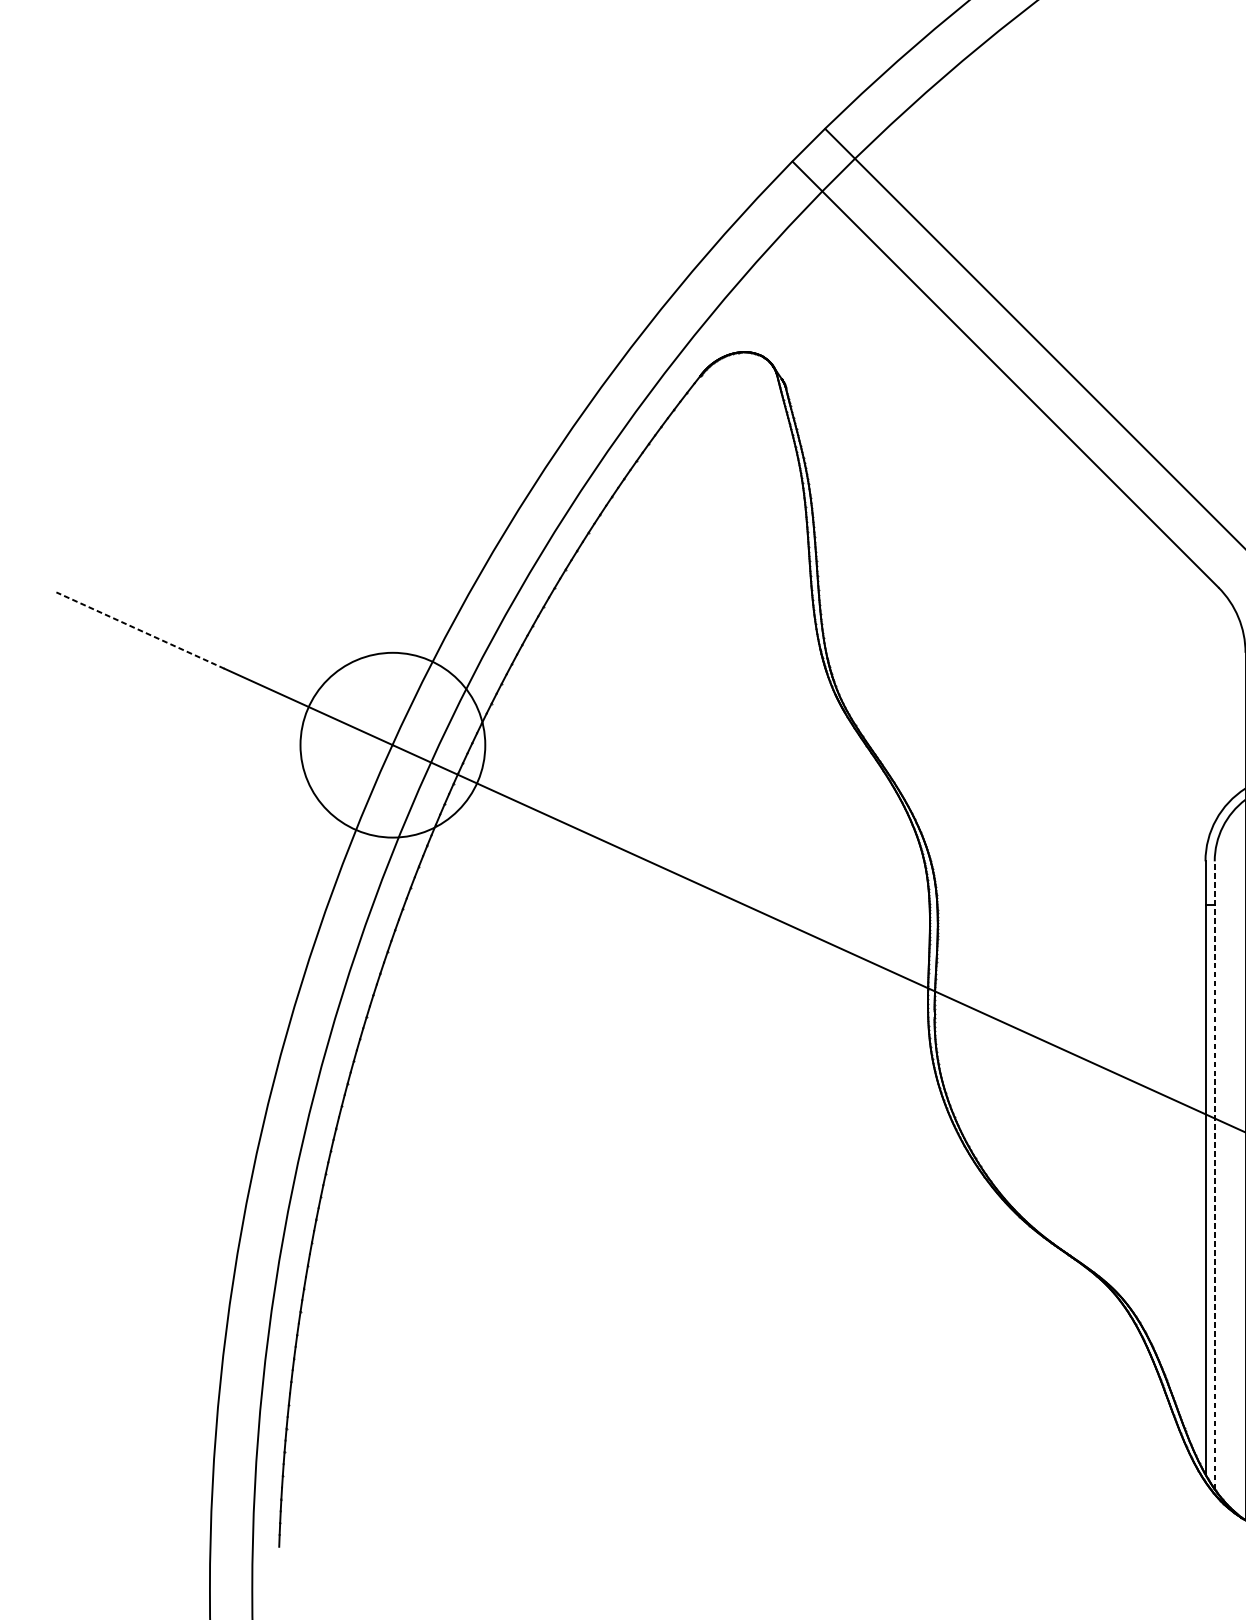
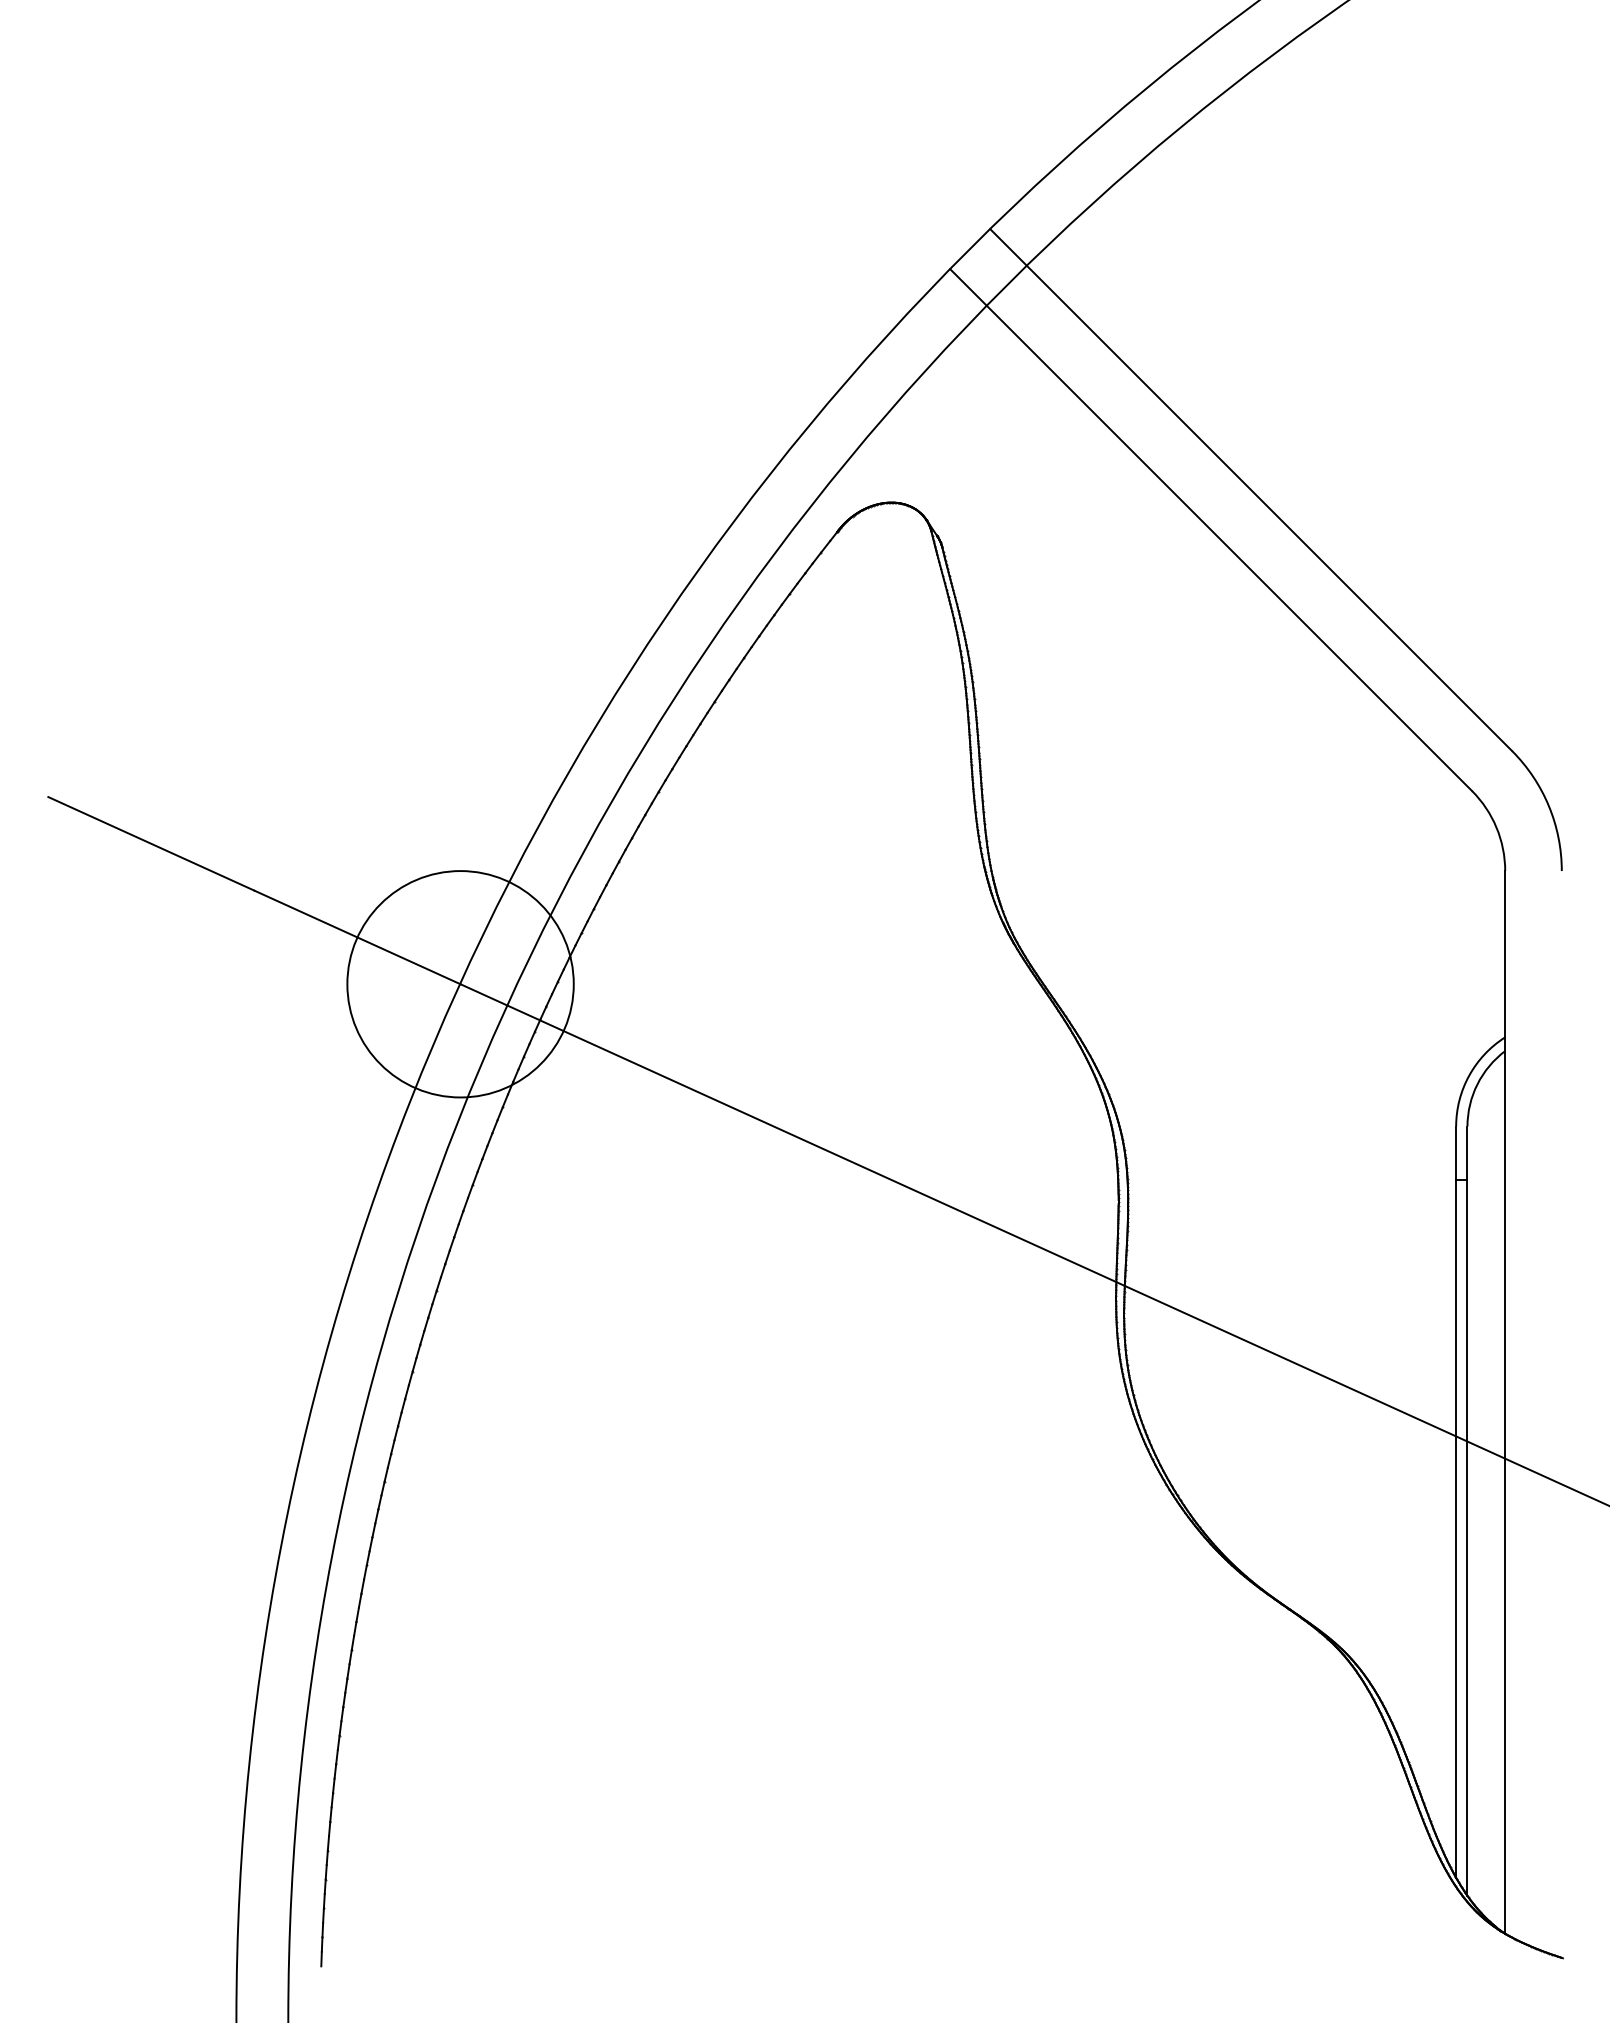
line: (139, 630) -> (150, 843), dashed -> solid
line: (1214, 1175) -> (1467, 1511), dashed -> solid

